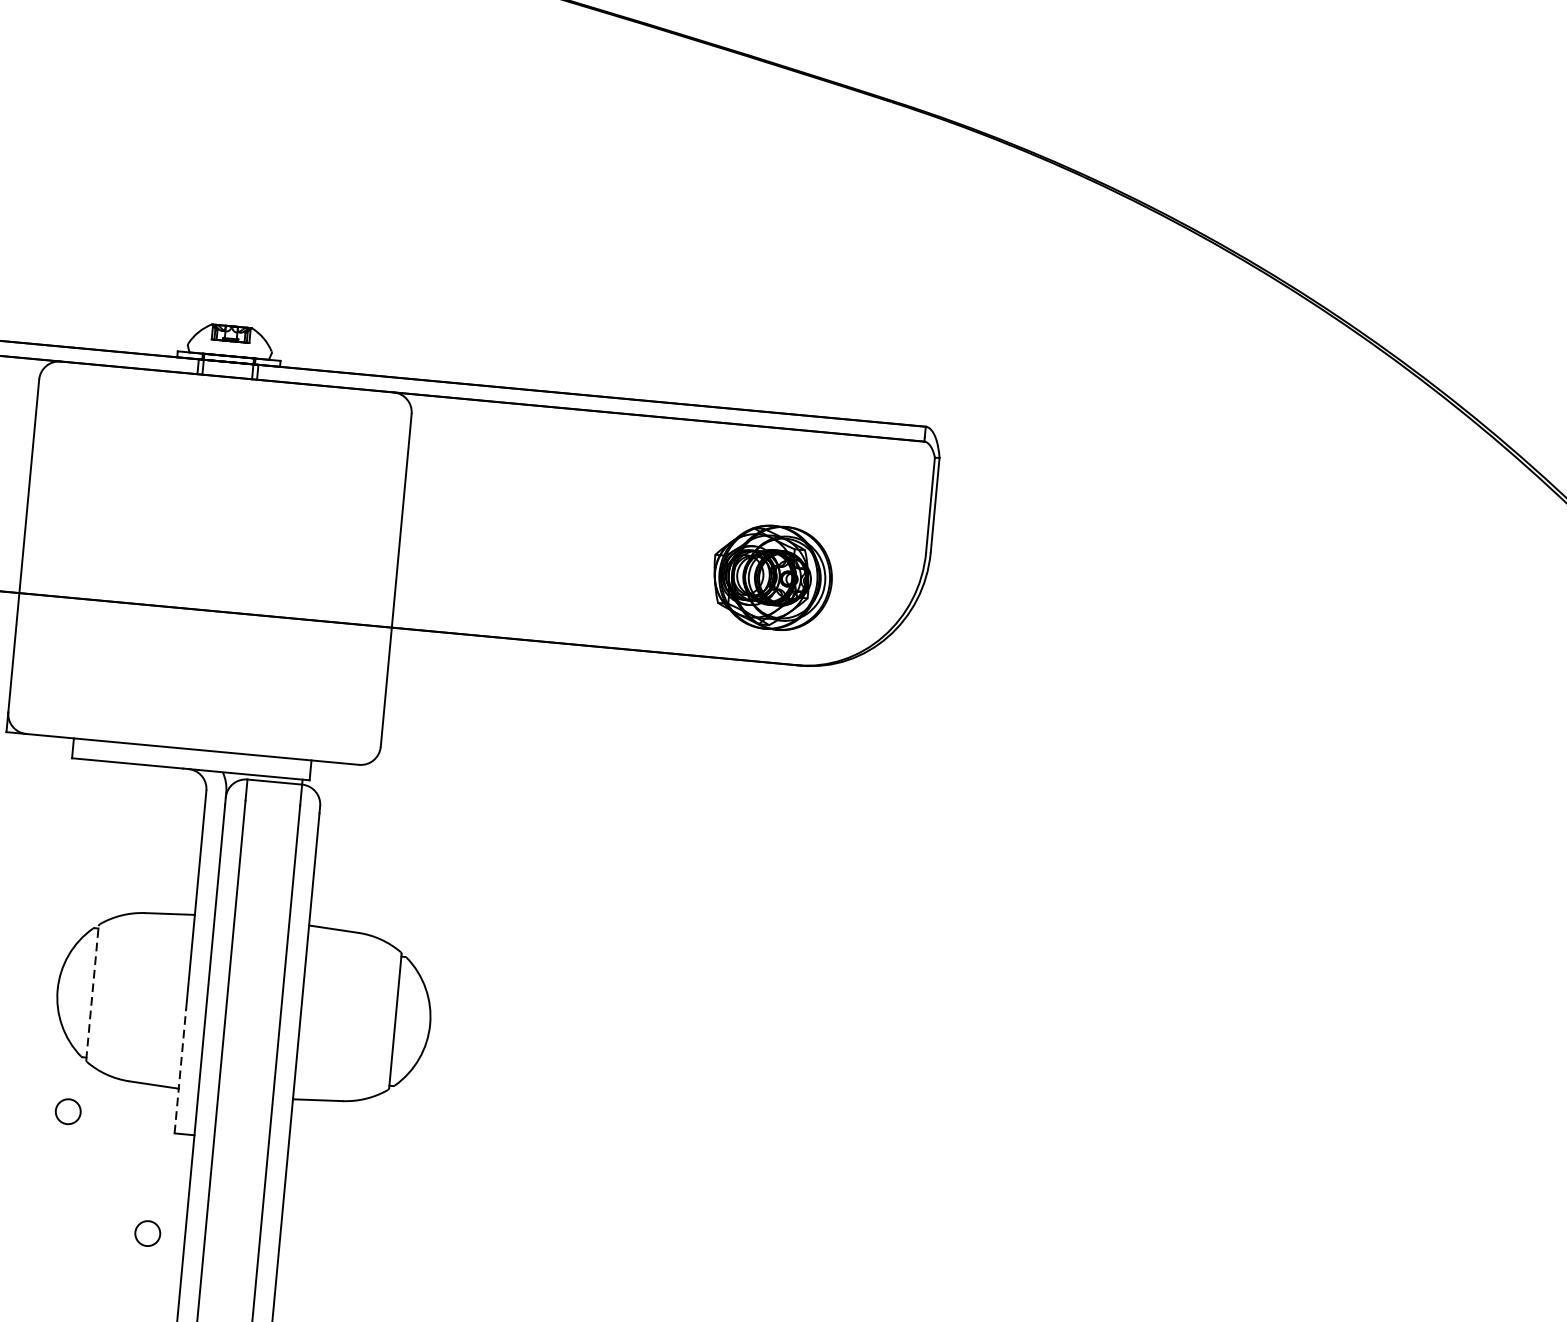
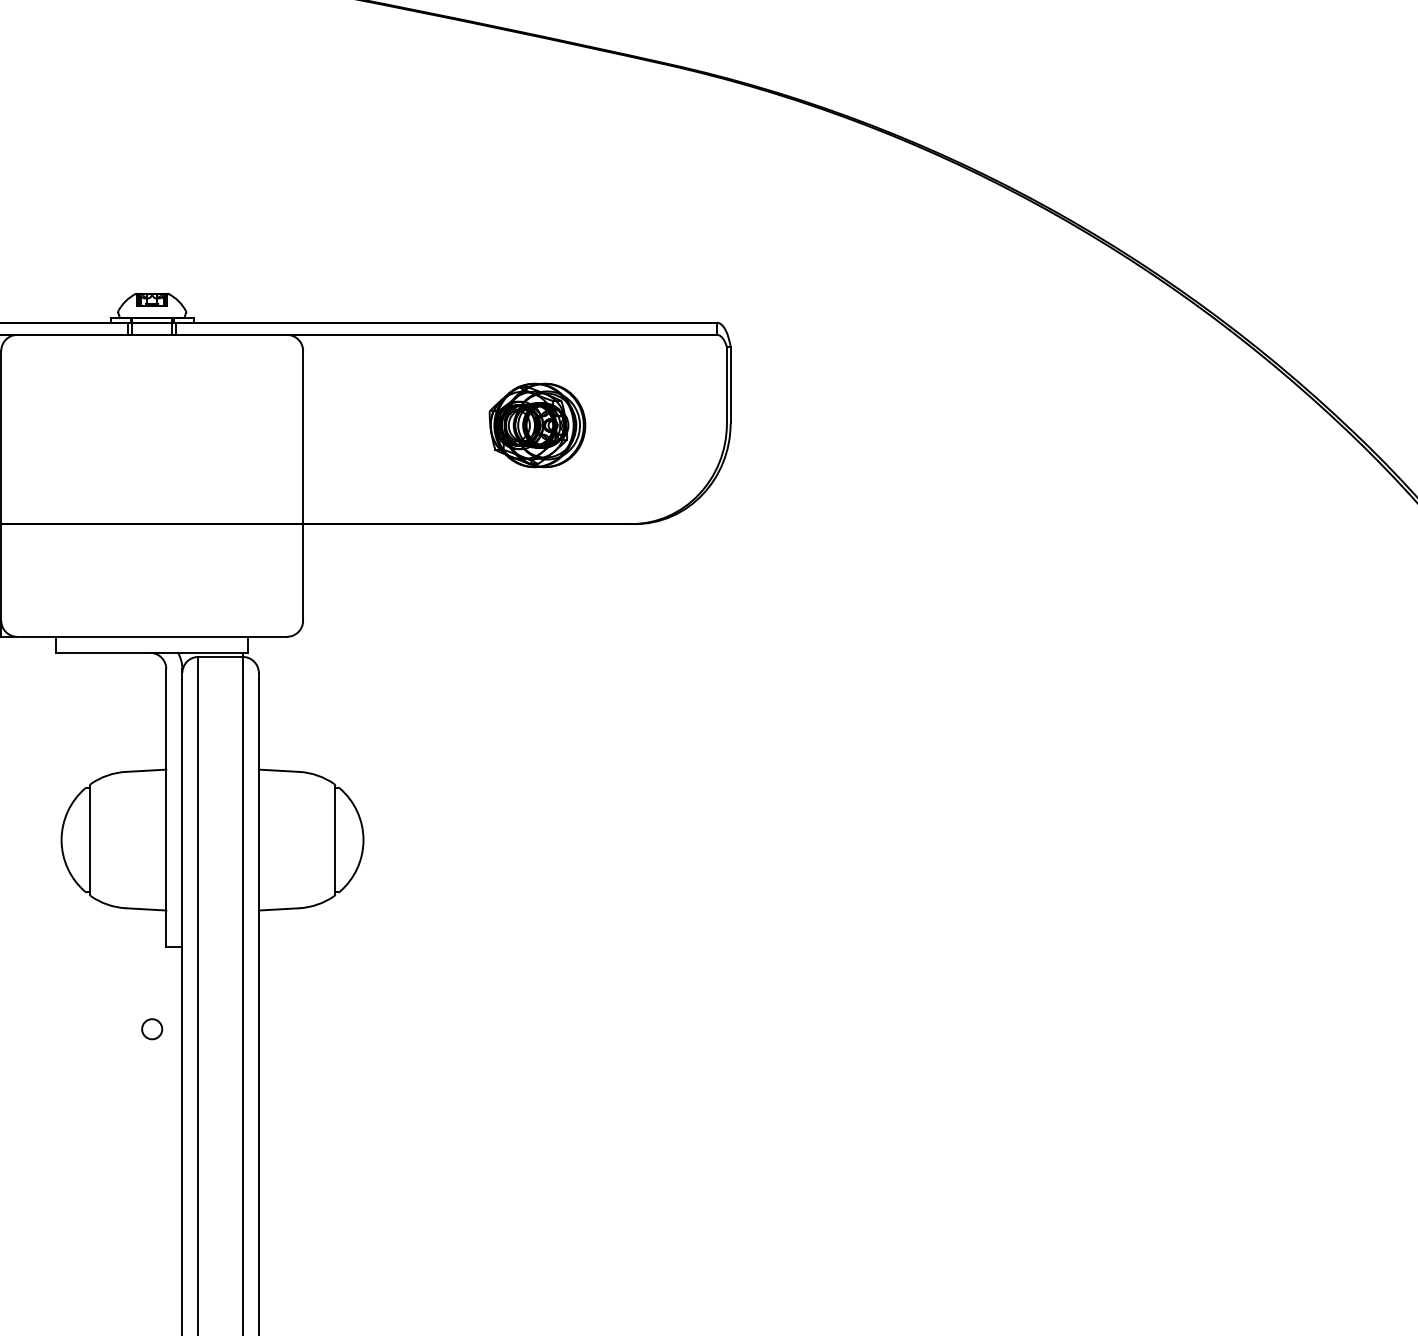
part: (772, 577) -> (537, 425), moved
line: (92, 992) -> (89, 839), dashed -> solid
line: (180, 1070) -> (166, 895), dashed -> solid
circle: (68, 1112) -> (79, 937), removed

